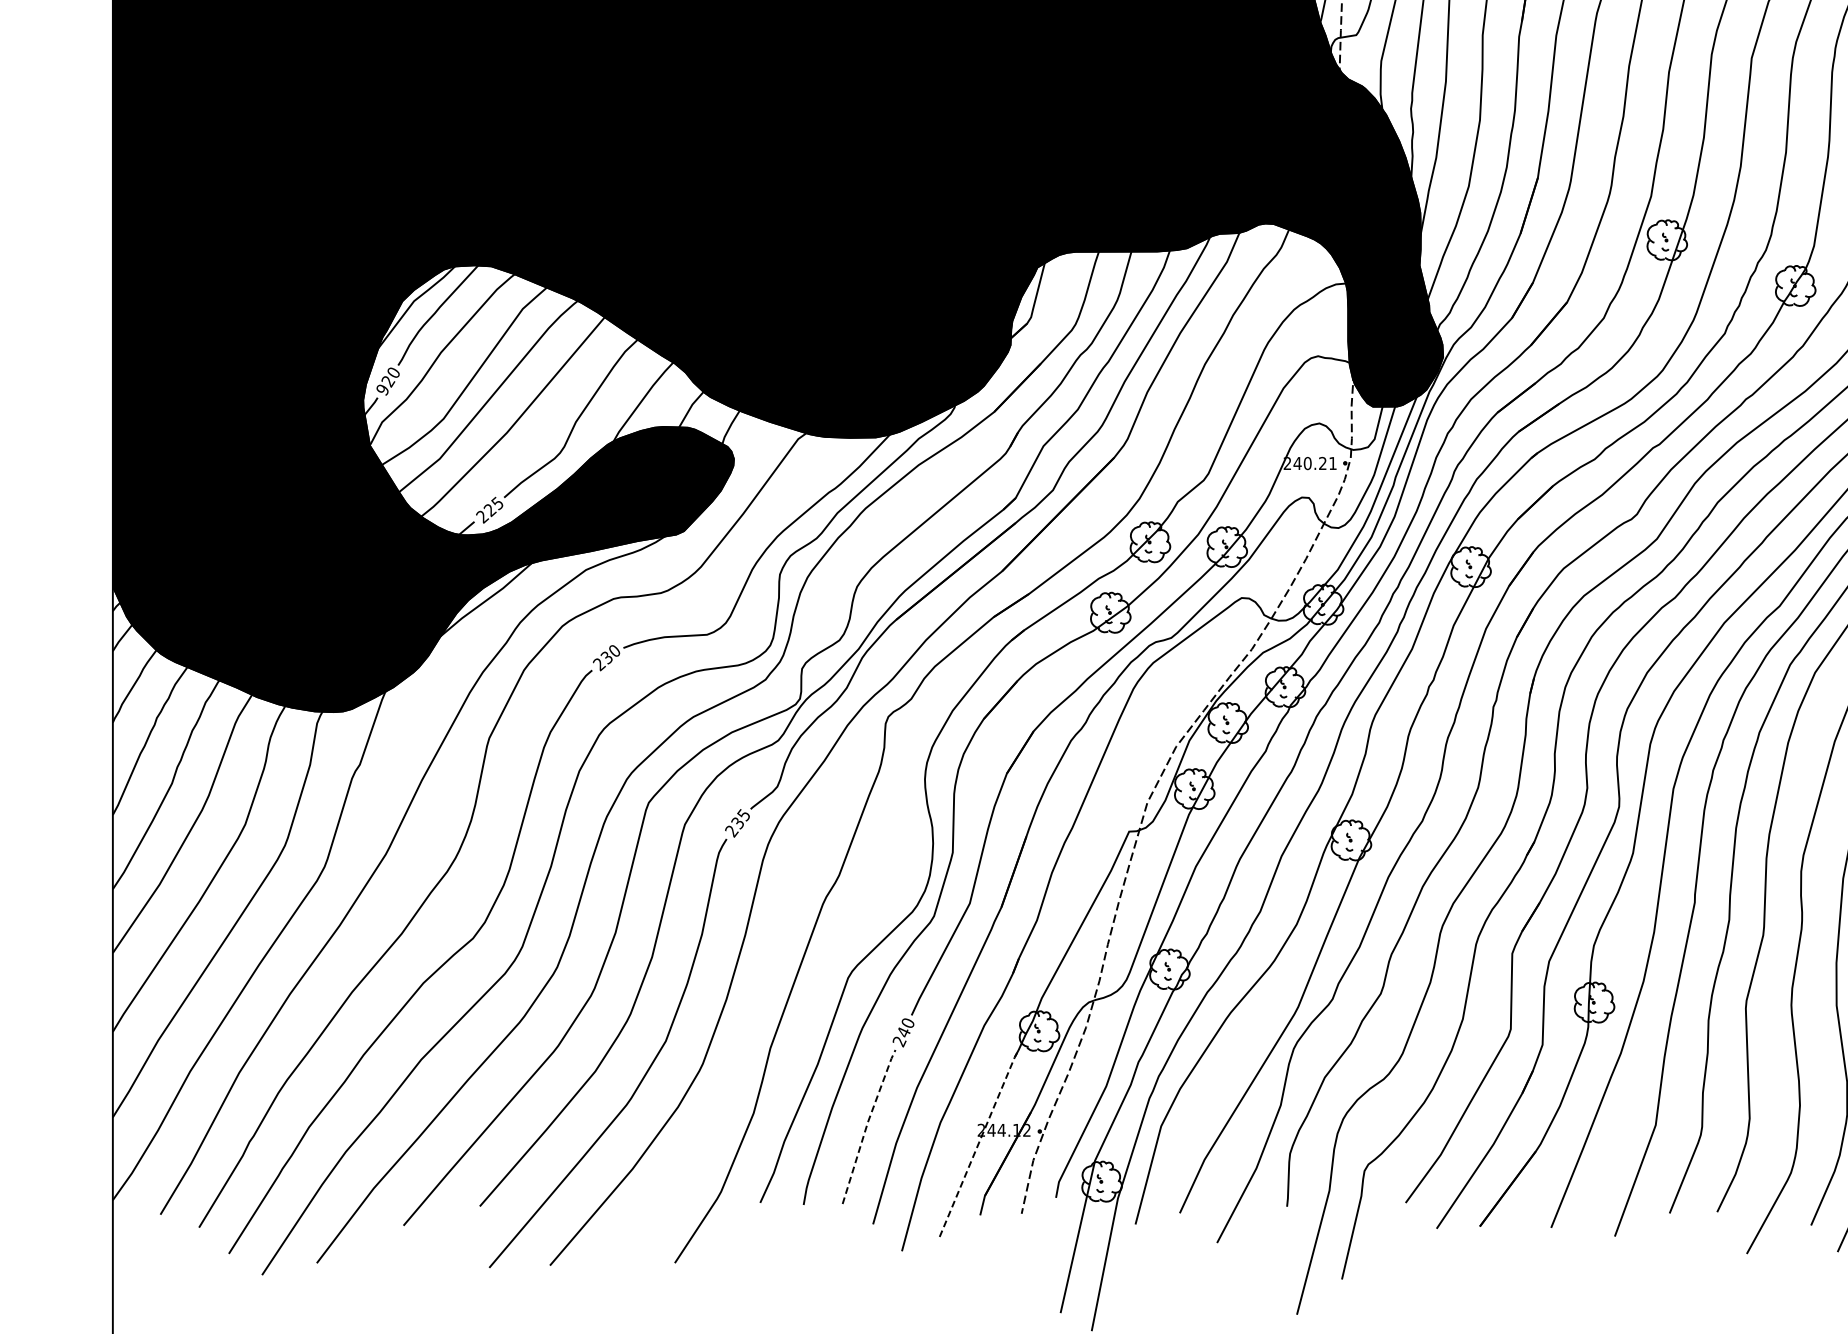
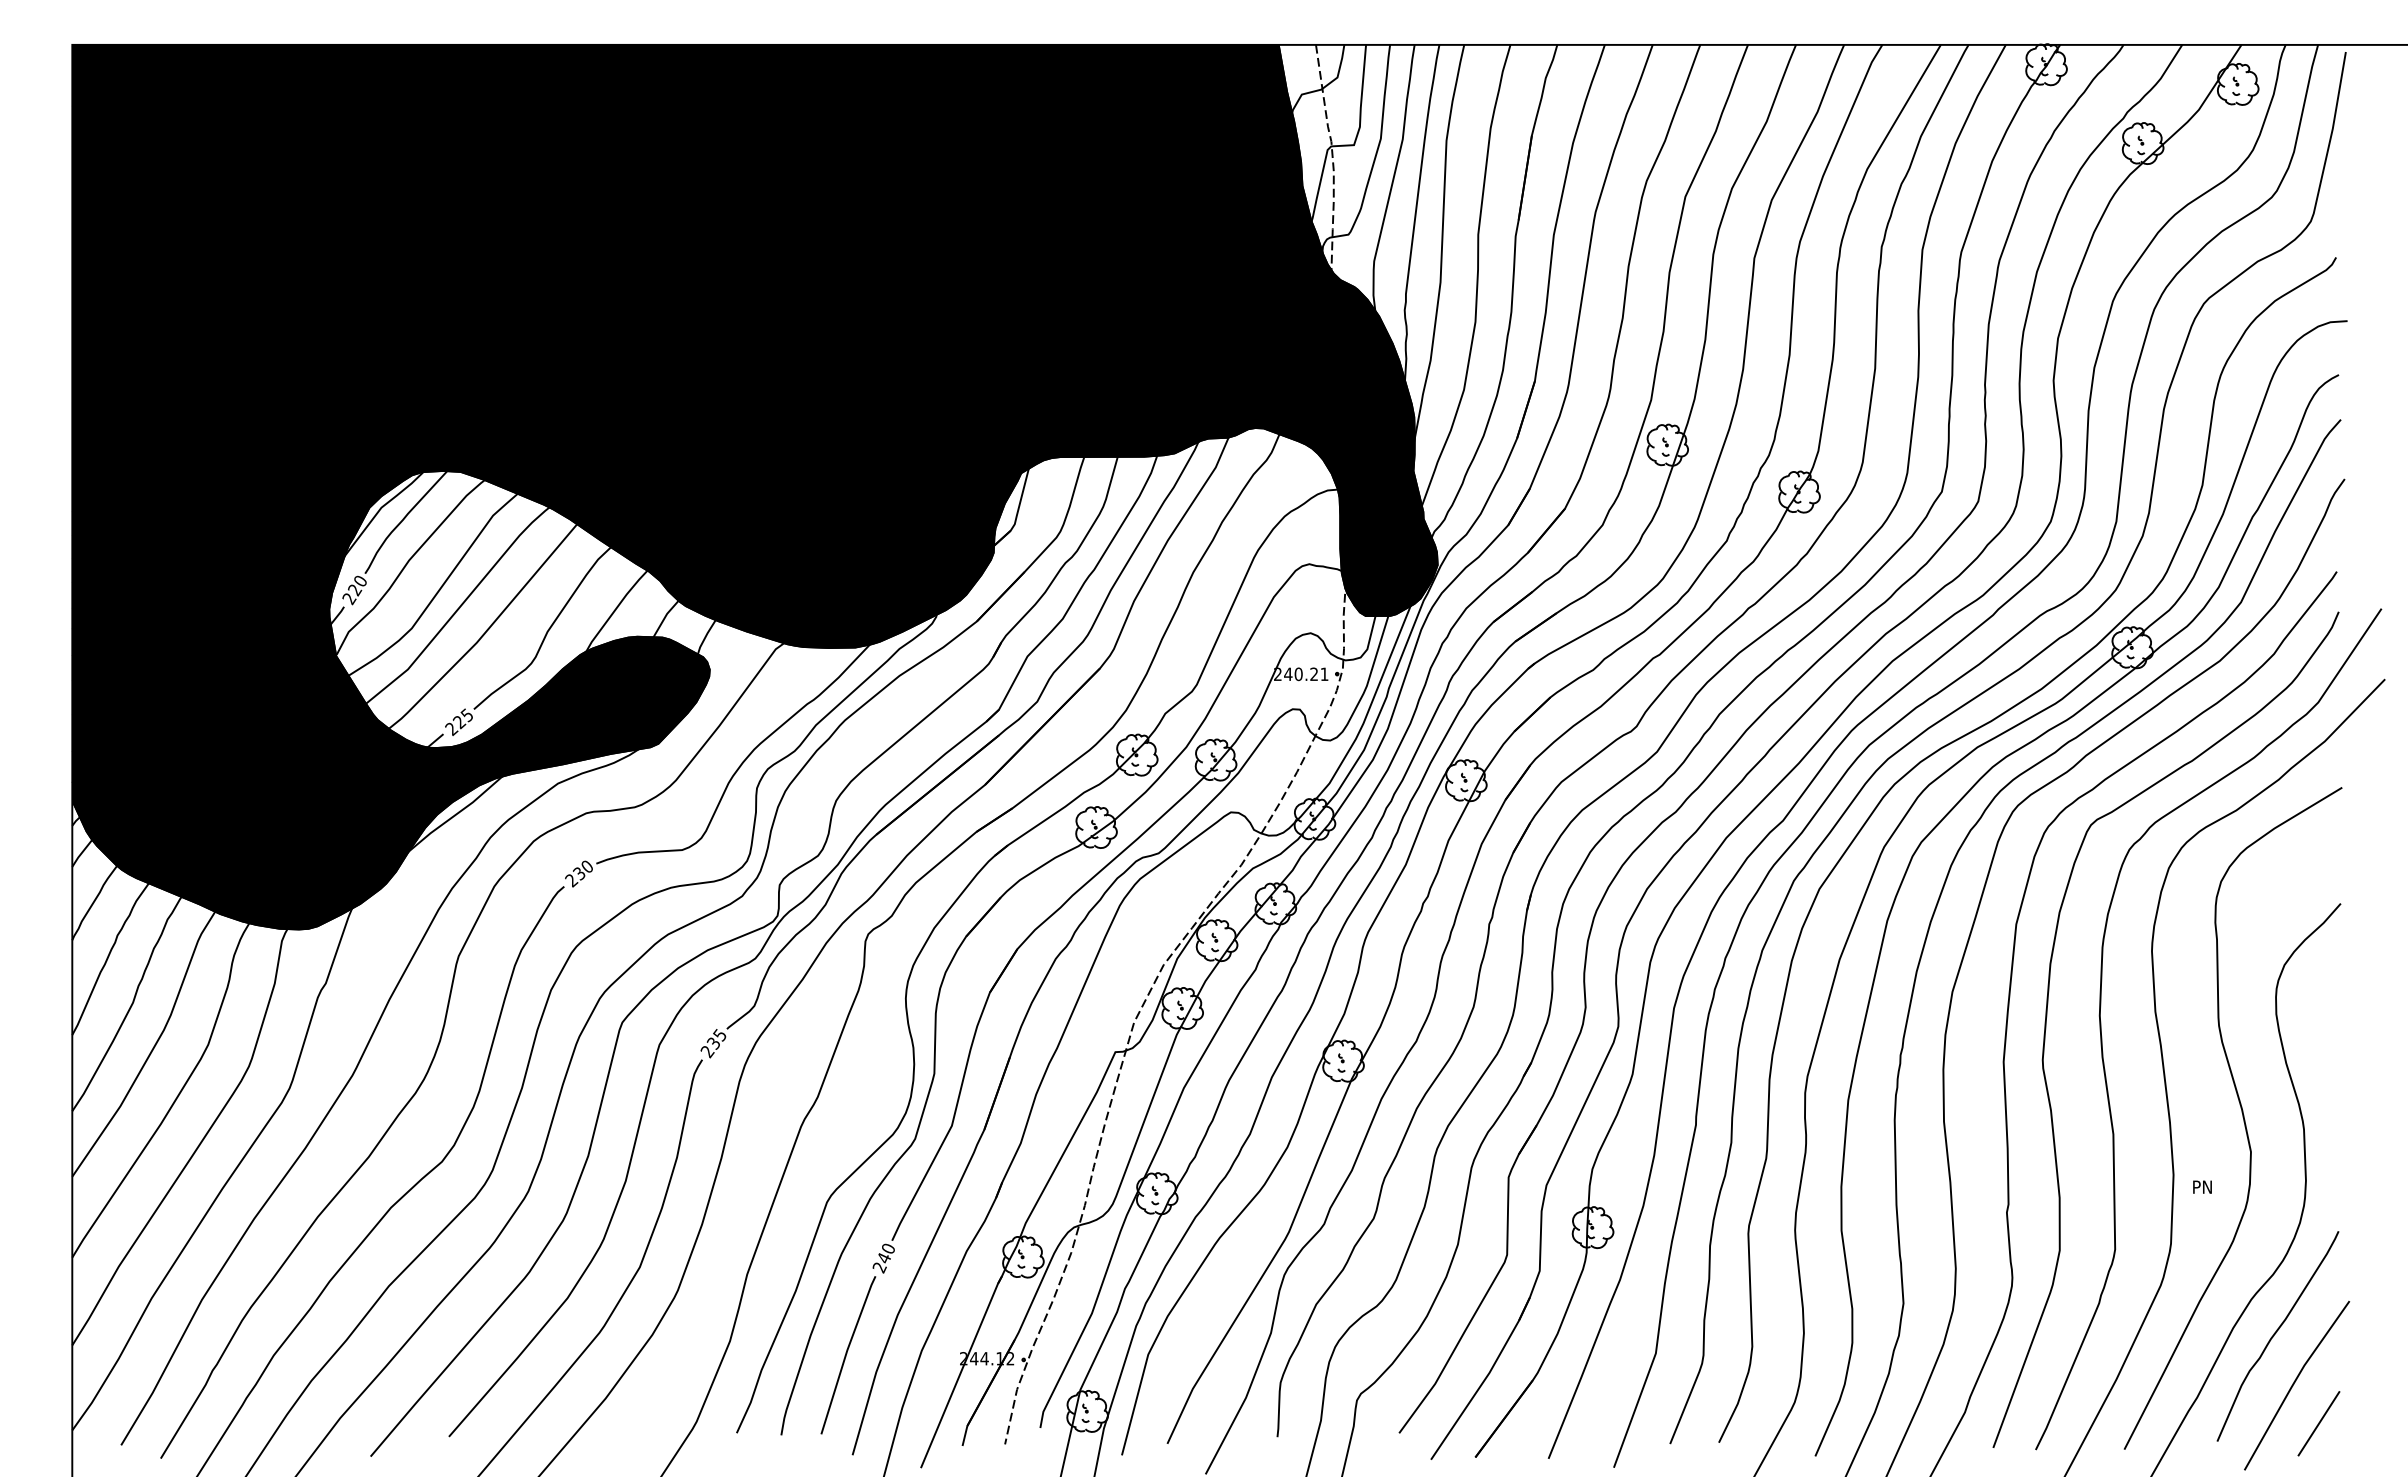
text: (382, 390) -> (349, 599), 920 -> 220
line: (867, 1125) -> (846, 1353), dashed -> solid
line: (979, 1142) -> (961, 1371), dashed -> solid

